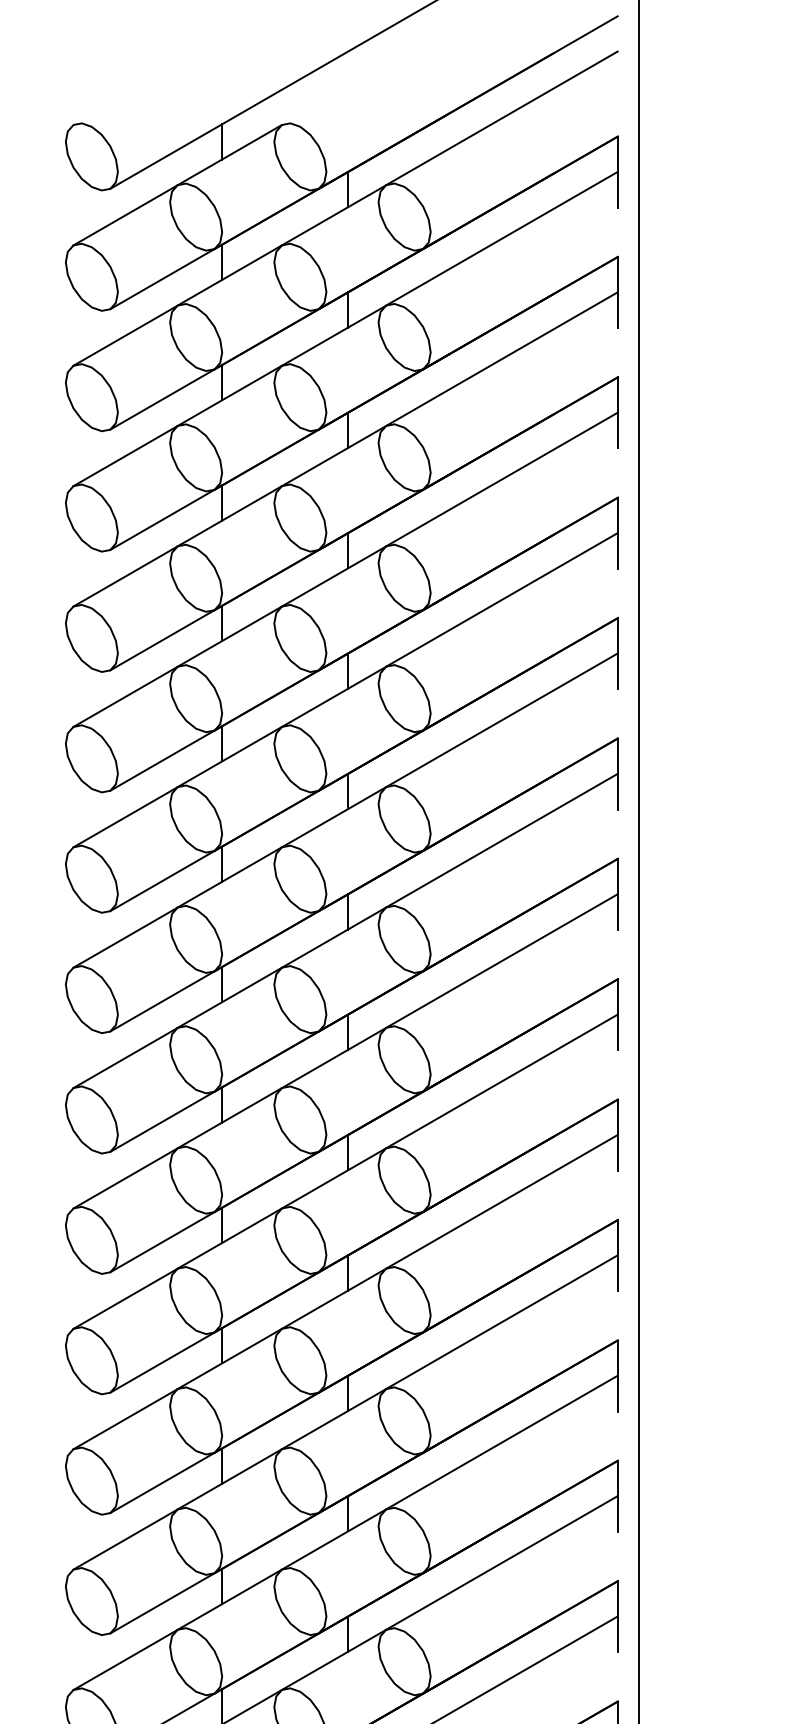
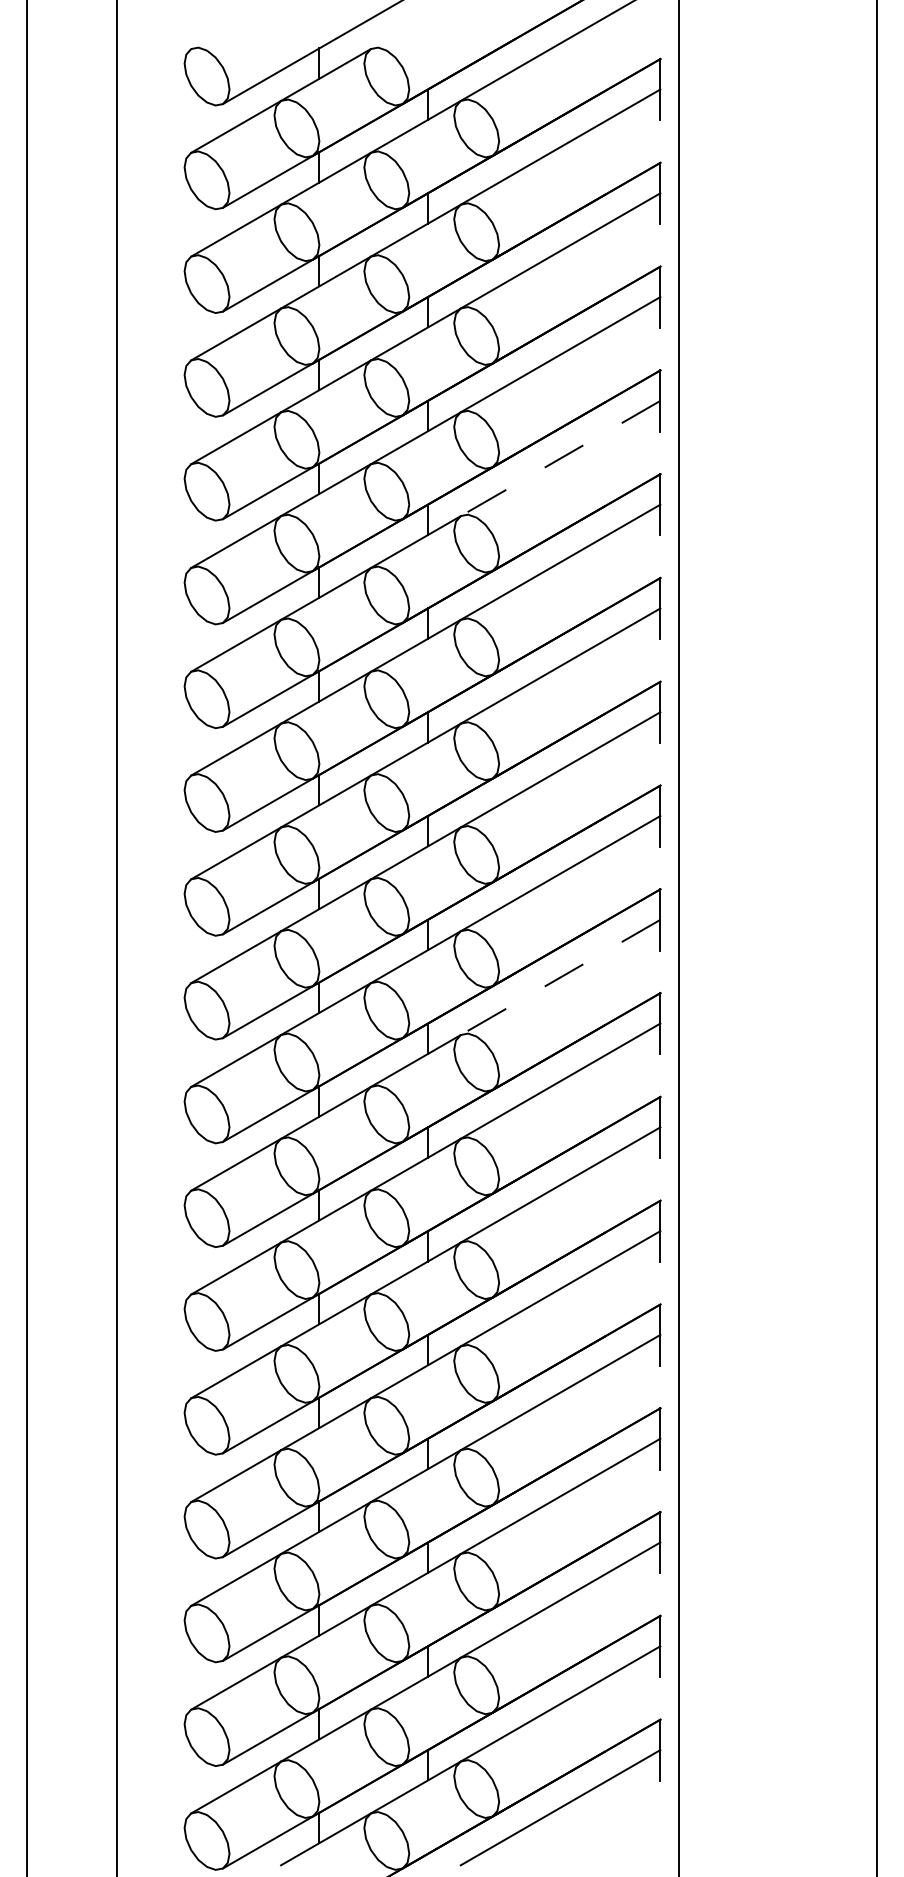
line: (501, 599) -> (560, 458), solid -> dashed
line: (501, 1201) -> (560, 977), solid -> dashed

